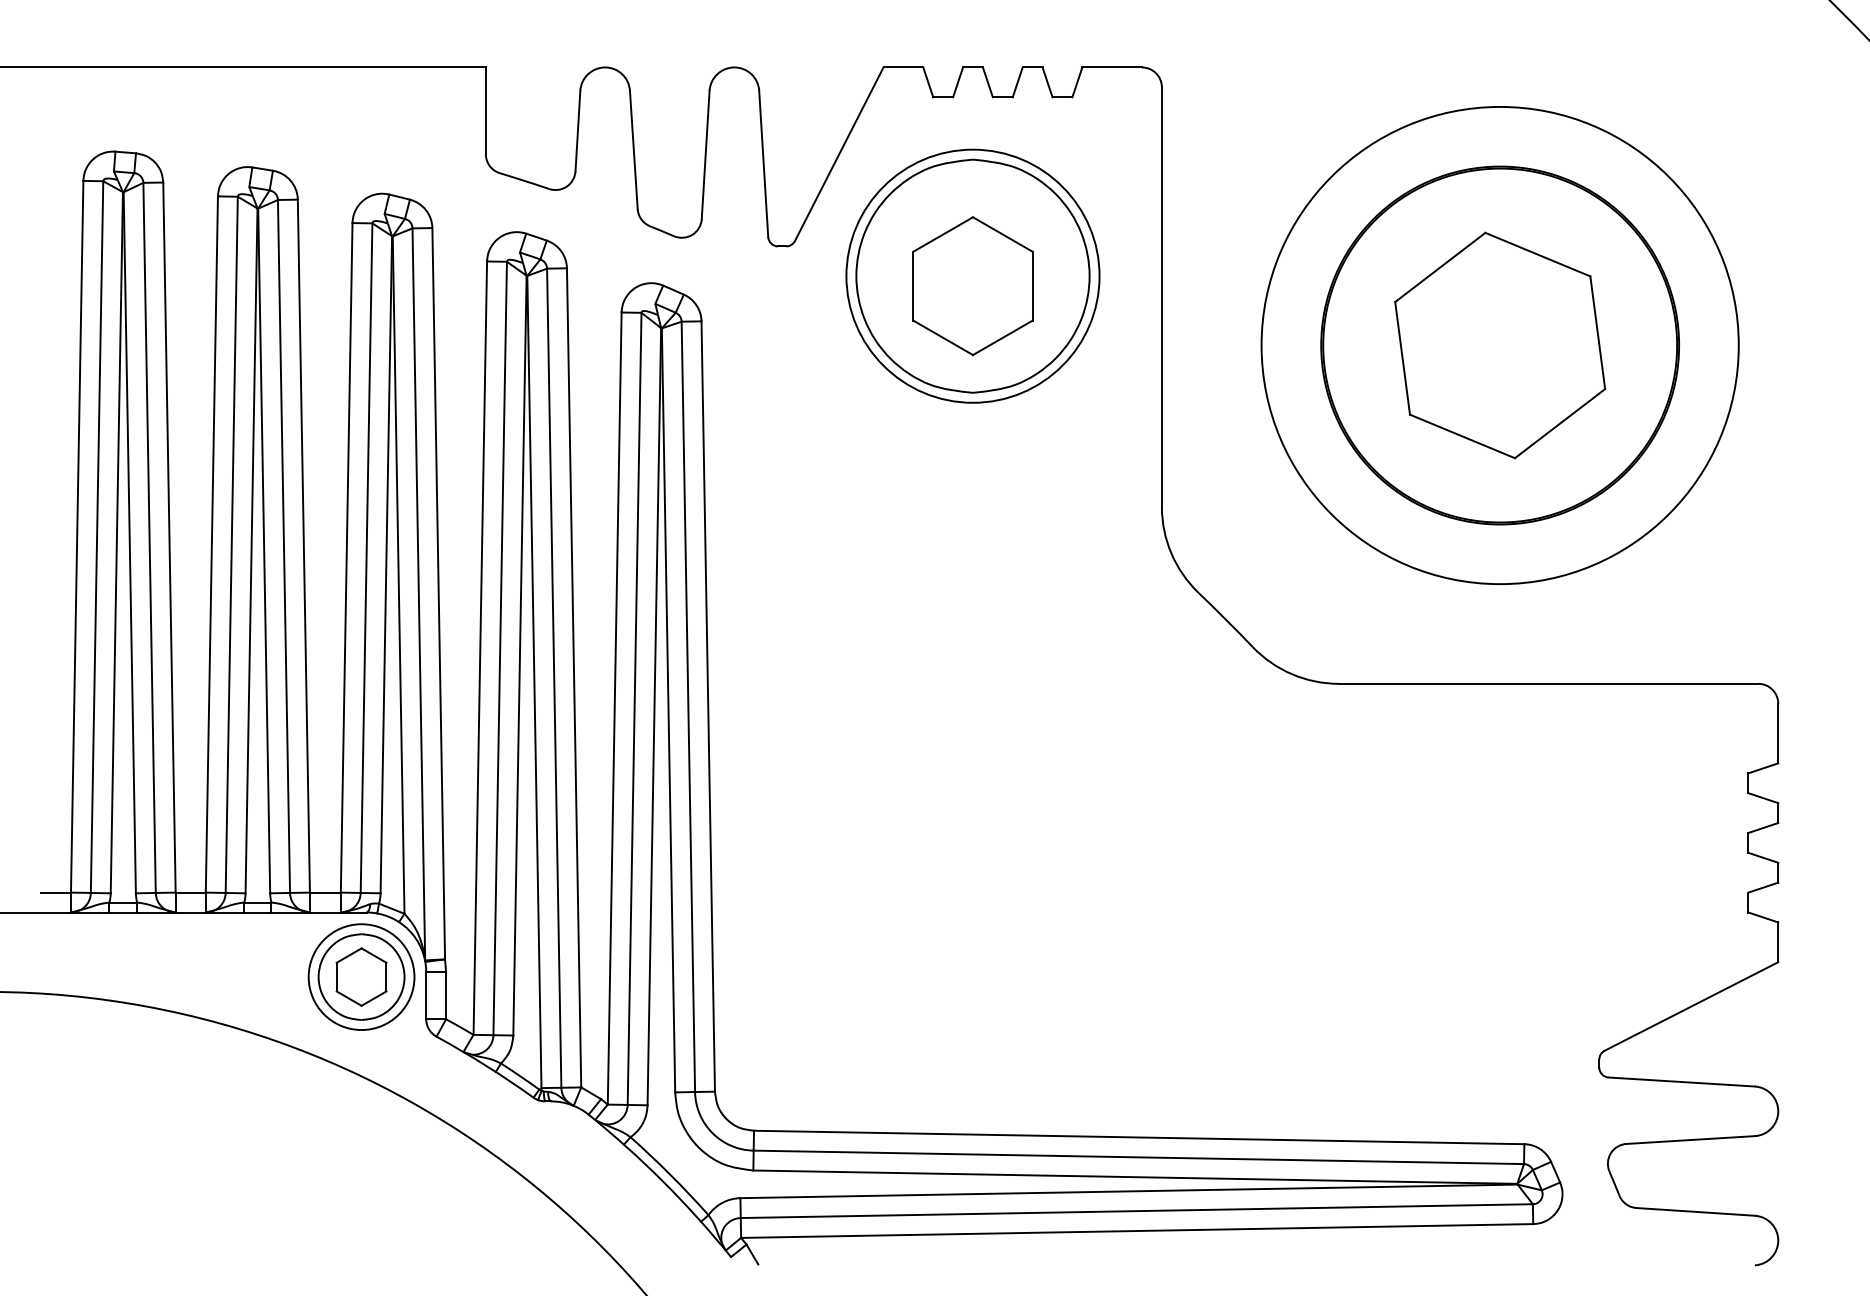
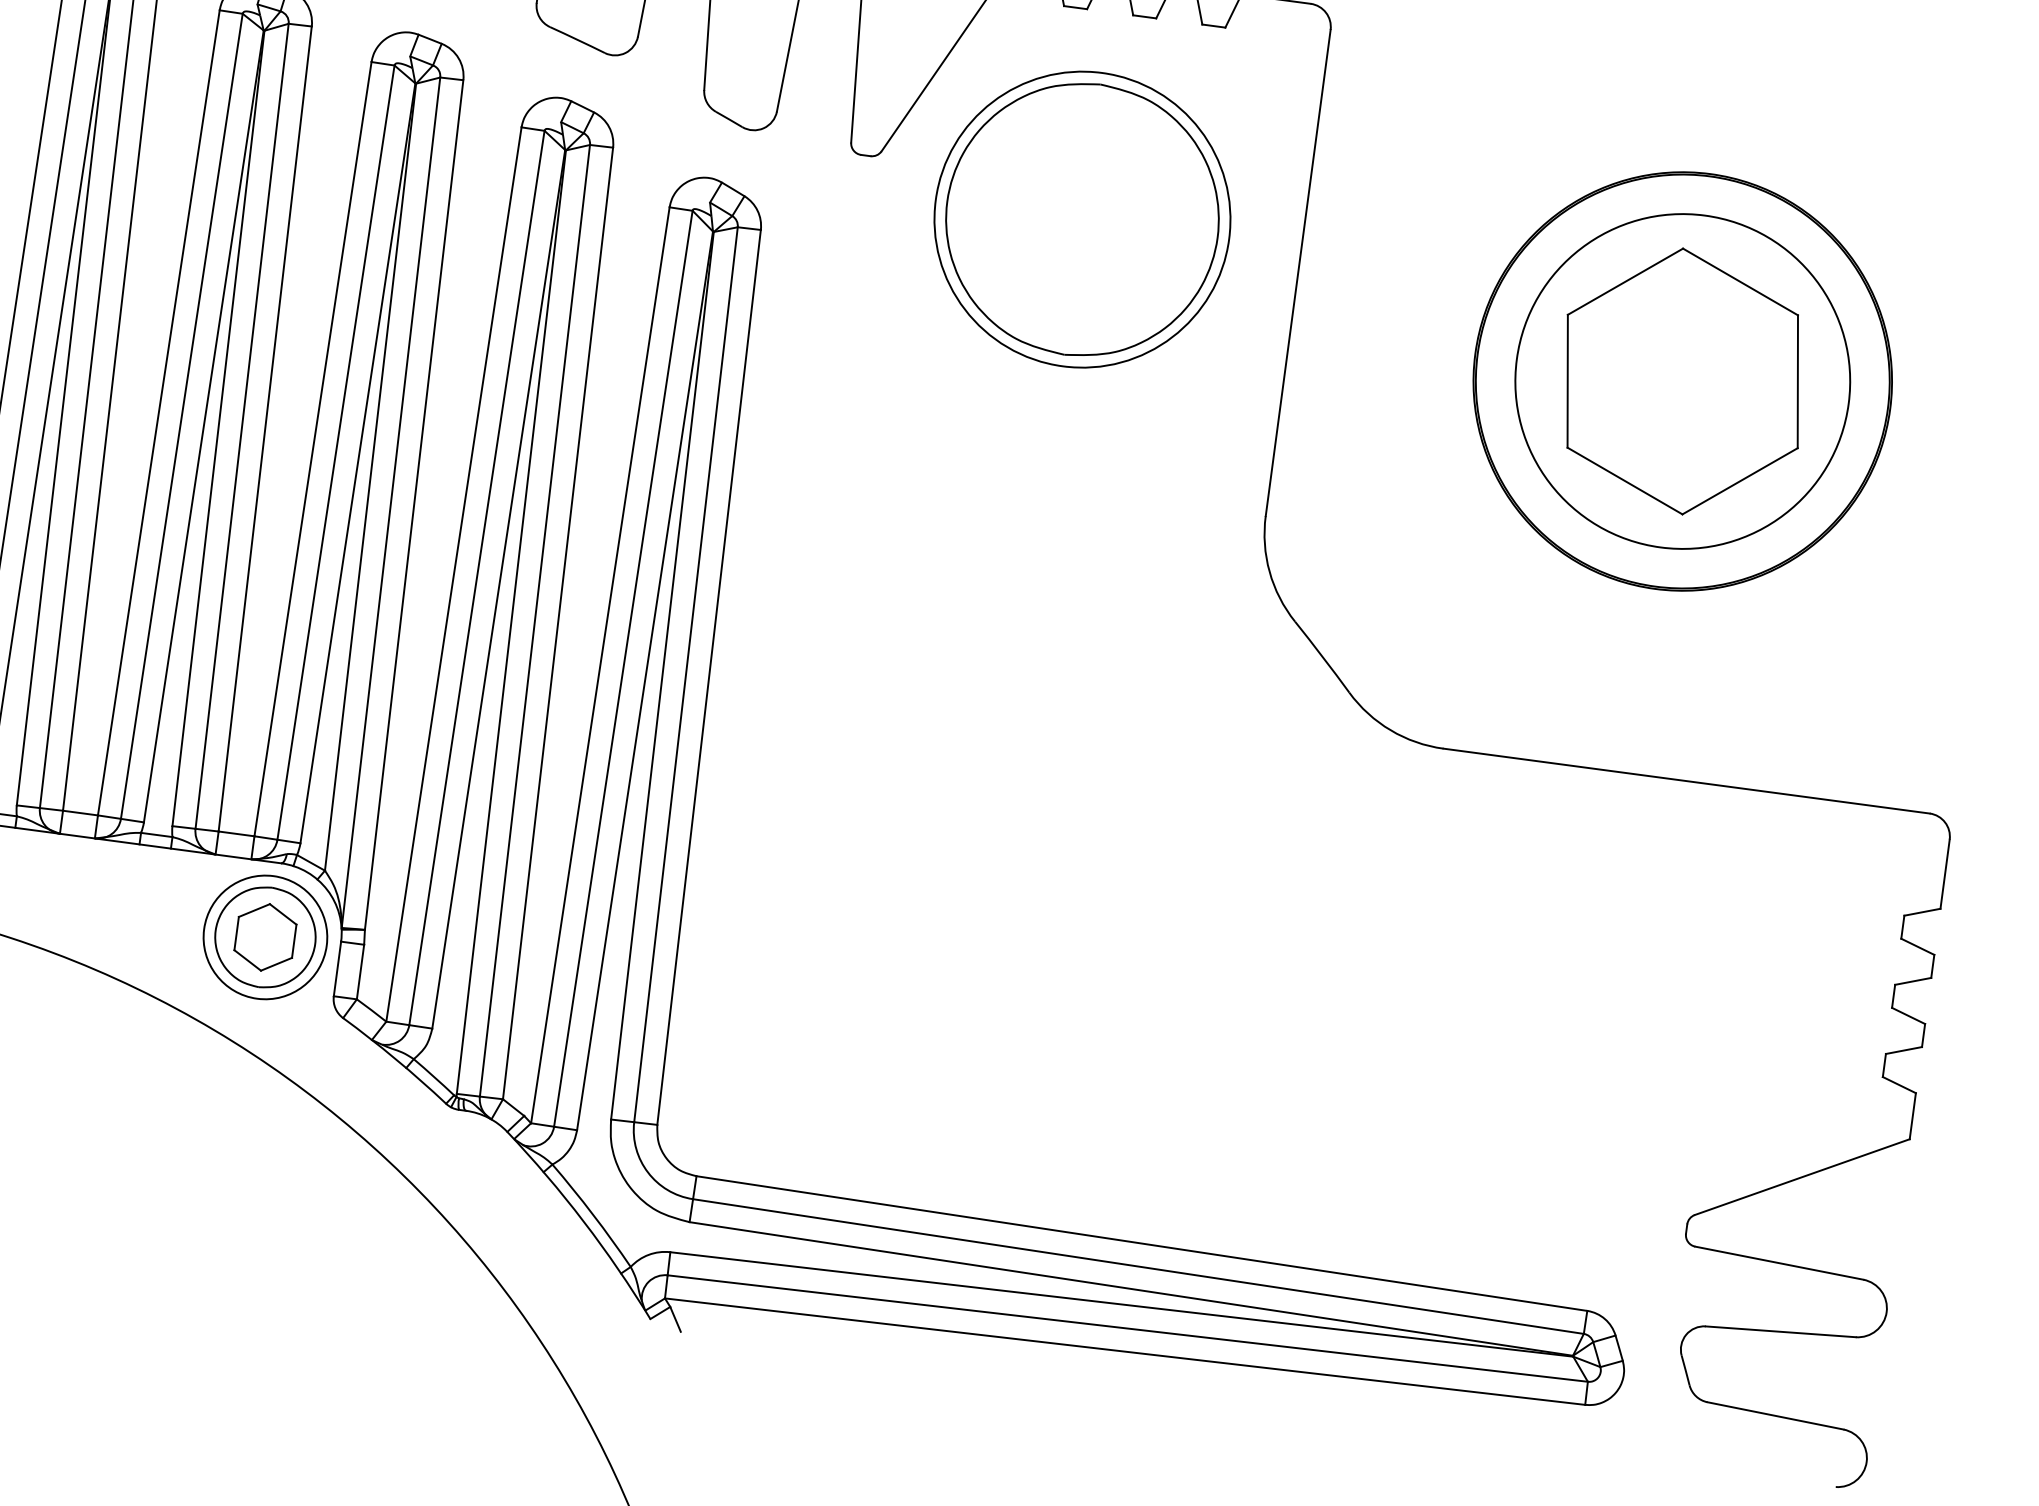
part: (972, 286) -> (1080, 231), removed
circle: (1499, 345) -> (1682, 381), size x0.6

